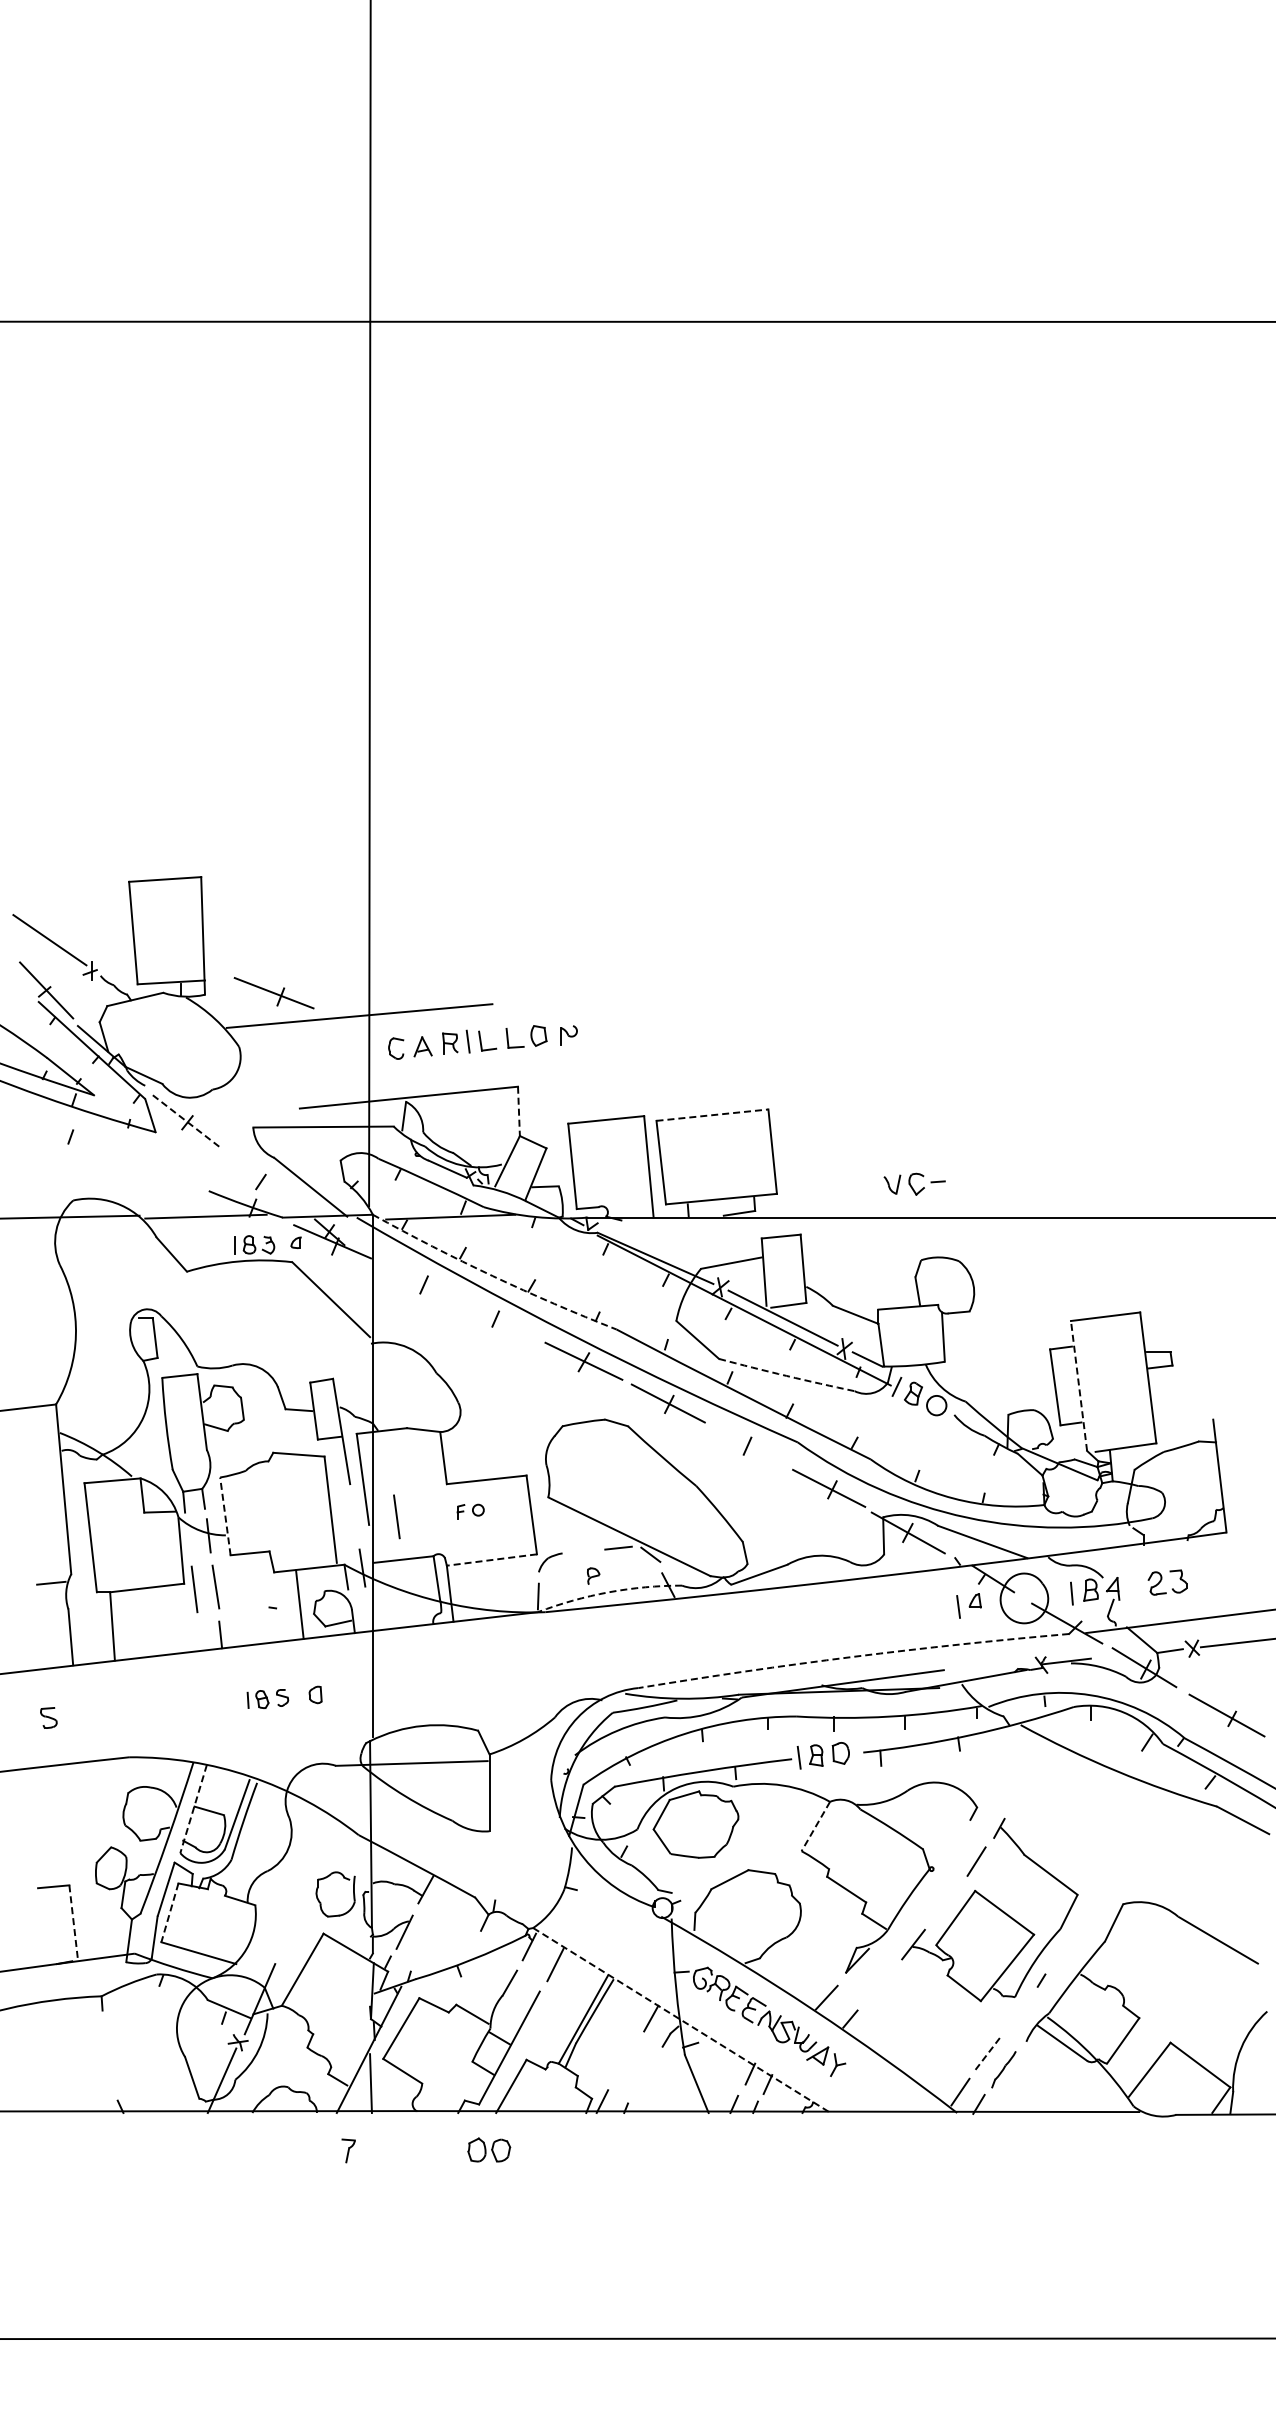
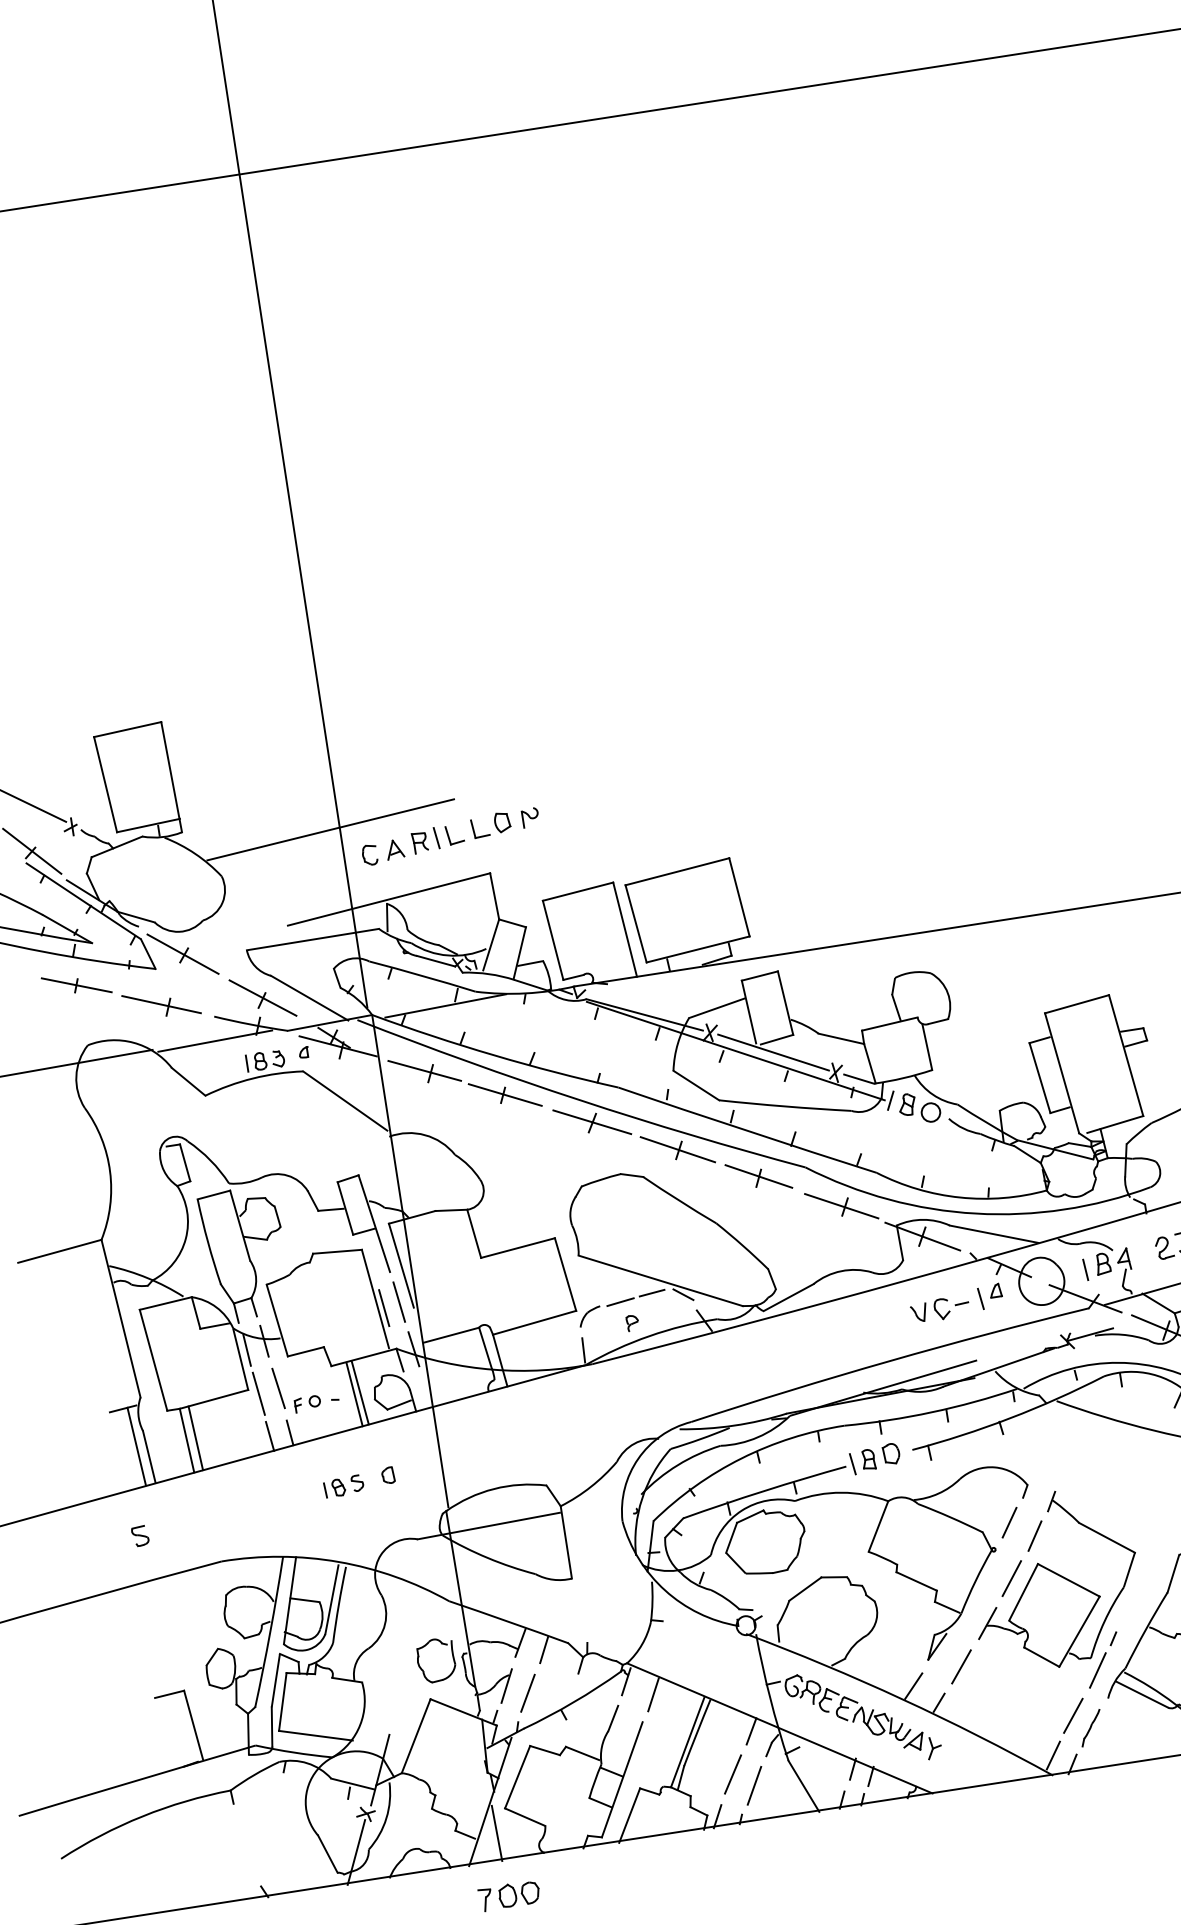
part: (273, 993) -> (161, 1005), moved
line: (518, 1111) -> (494, 896), dashed -> solid
line: (712, 1115) -> (677, 872), dashed -> solid
line: (186, 1121) -> (183, 954), dashed -> solid
line: (71, 1136) -> (76, 985), added
line: (262, 1179) -> (263, 997), added
part: (914, 1183) -> (939, 1308), moved
arc: (492, 1276) -> (493, 1055), dashed -> solid
line: (418, 1281) -> (424, 1071), added
line: (498, 1319) -> (505, 1095), added
arc: (786, 1375) -> (785, 1106), dashed -> solid
line: (1078, 1385) -> (1061, 1072), dashed -> solid
line: (747, 1444) -> (758, 1176), added
part: (470, 1511) -> (307, 1403), moved
line: (225, 1515) -> (277, 1319), dashed -> solid
line: (396, 1516) -> (398, 1301), moved
line: (337, 1520) -> (383, 1308), added
line: (188, 1542) -> (246, 1350), added
line: (584, 1552) -> (620, 1302), added
line: (491, 1560) -> (534, 1323), dashed -> solid
arc: (608, 1592) -> (649, 1336), dashed -> solid
line: (293, 1605) -> (354, 1394), added
line: (59, 1624) -> (136, 1446), added
line: (121, 1625) -> (195, 1438), added
line: (199, 1635) -> (270, 1436), added
arc: (853, 1656) -> (889, 1360), dashed -> solid
line: (193, 1809) -> (289, 1601), dashed -> solid
line: (815, 1826) -> (878, 1526), dashed -> solid
line: (951, 1843) -> (1008, 1522), added
line: (449, 1900) -> (544, 1649), added
line: (945, 1901) -> (1011, 1578), added
line: (169, 1912) -> (282, 1701), dashed -> solid
line: (73, 1922) -> (193, 1725), dashed -> solid
line: (425, 1943) -> (527, 1693), added
line: (879, 1985) -> (961, 1666), added
line: (1020, 2010) -> (1098, 1669), added
line: (681, 2020) -> (780, 1728), dashed -> solid
line: (987, 2054) -> (1073, 1716), dashed -> solid
line: (624, 2059) -> (732, 1773), added
line: (645, 2075) -> (754, 1785), added
part: (489, 2149) -> (519, 1893), moved

